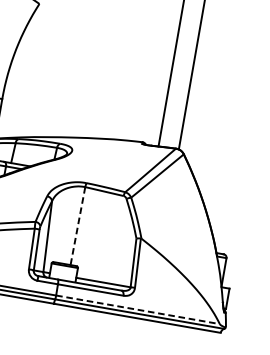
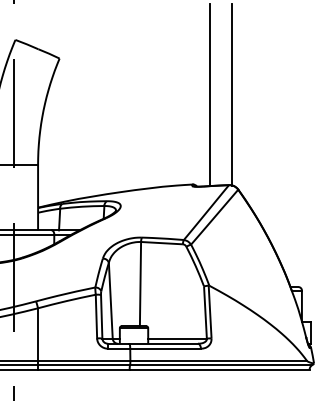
line: (77, 226) -> (140, 284), dashed -> solid
line: (138, 309) -> (219, 360), dashed -> solid

